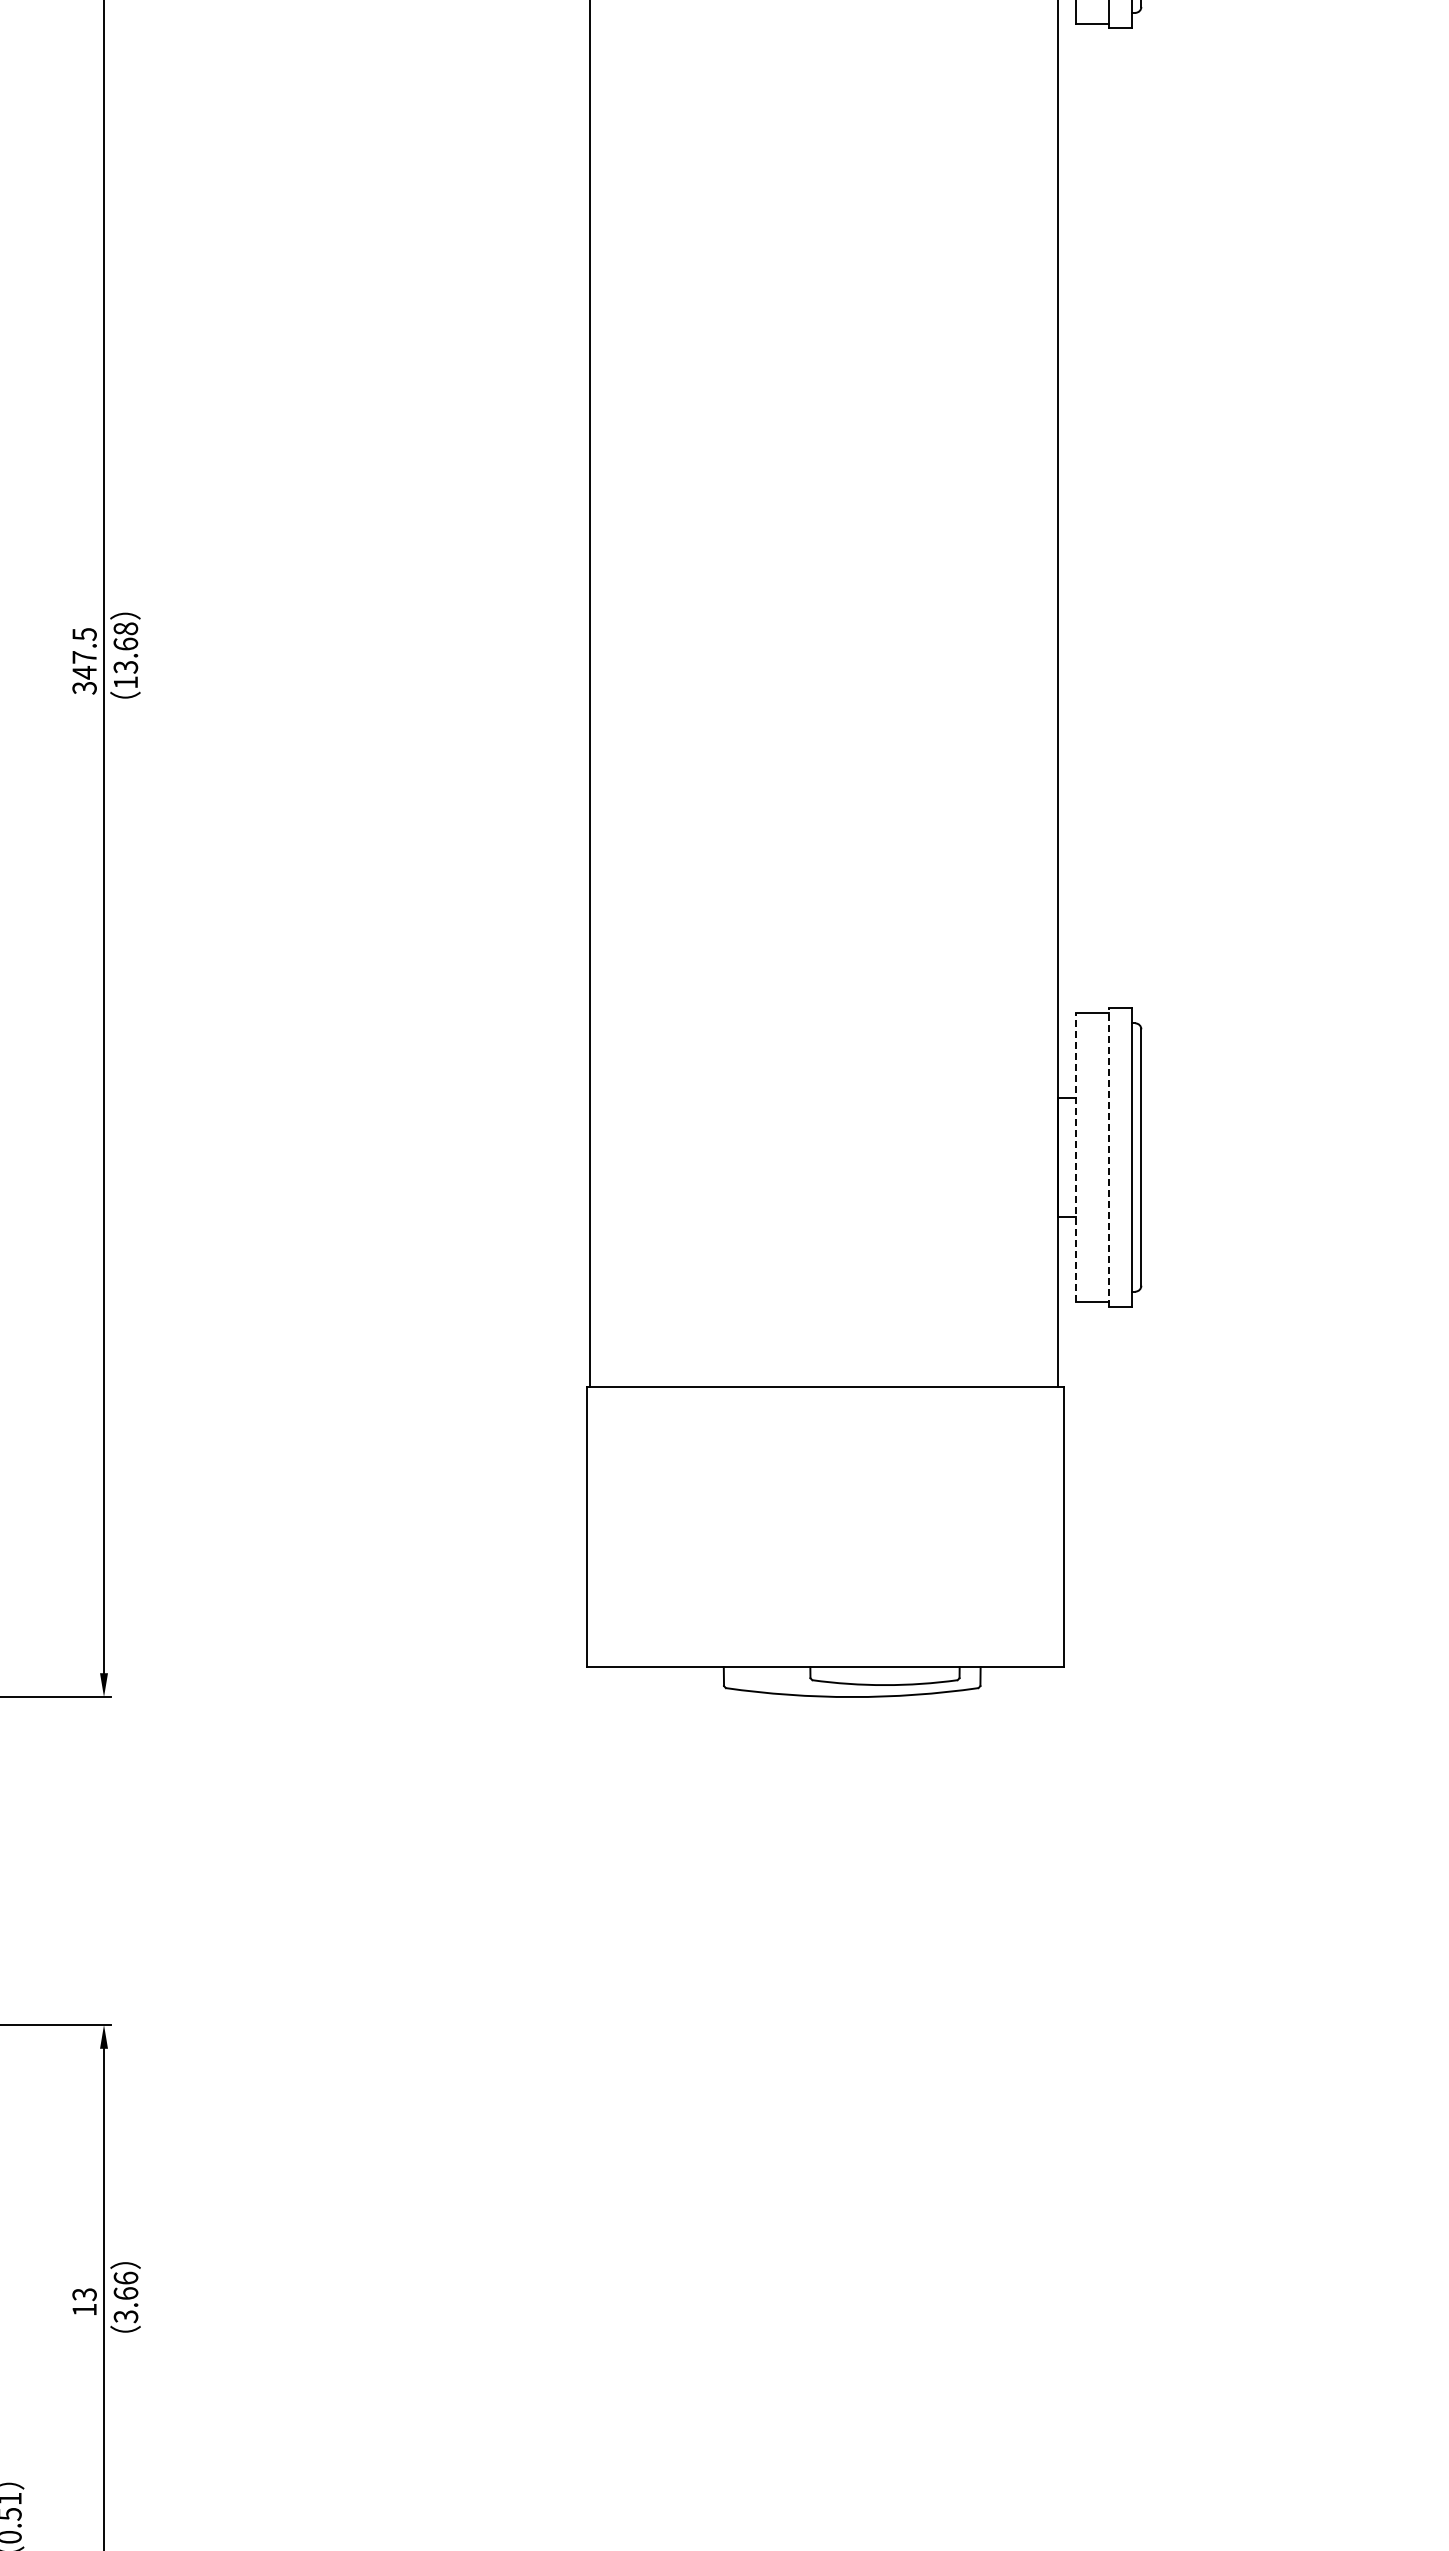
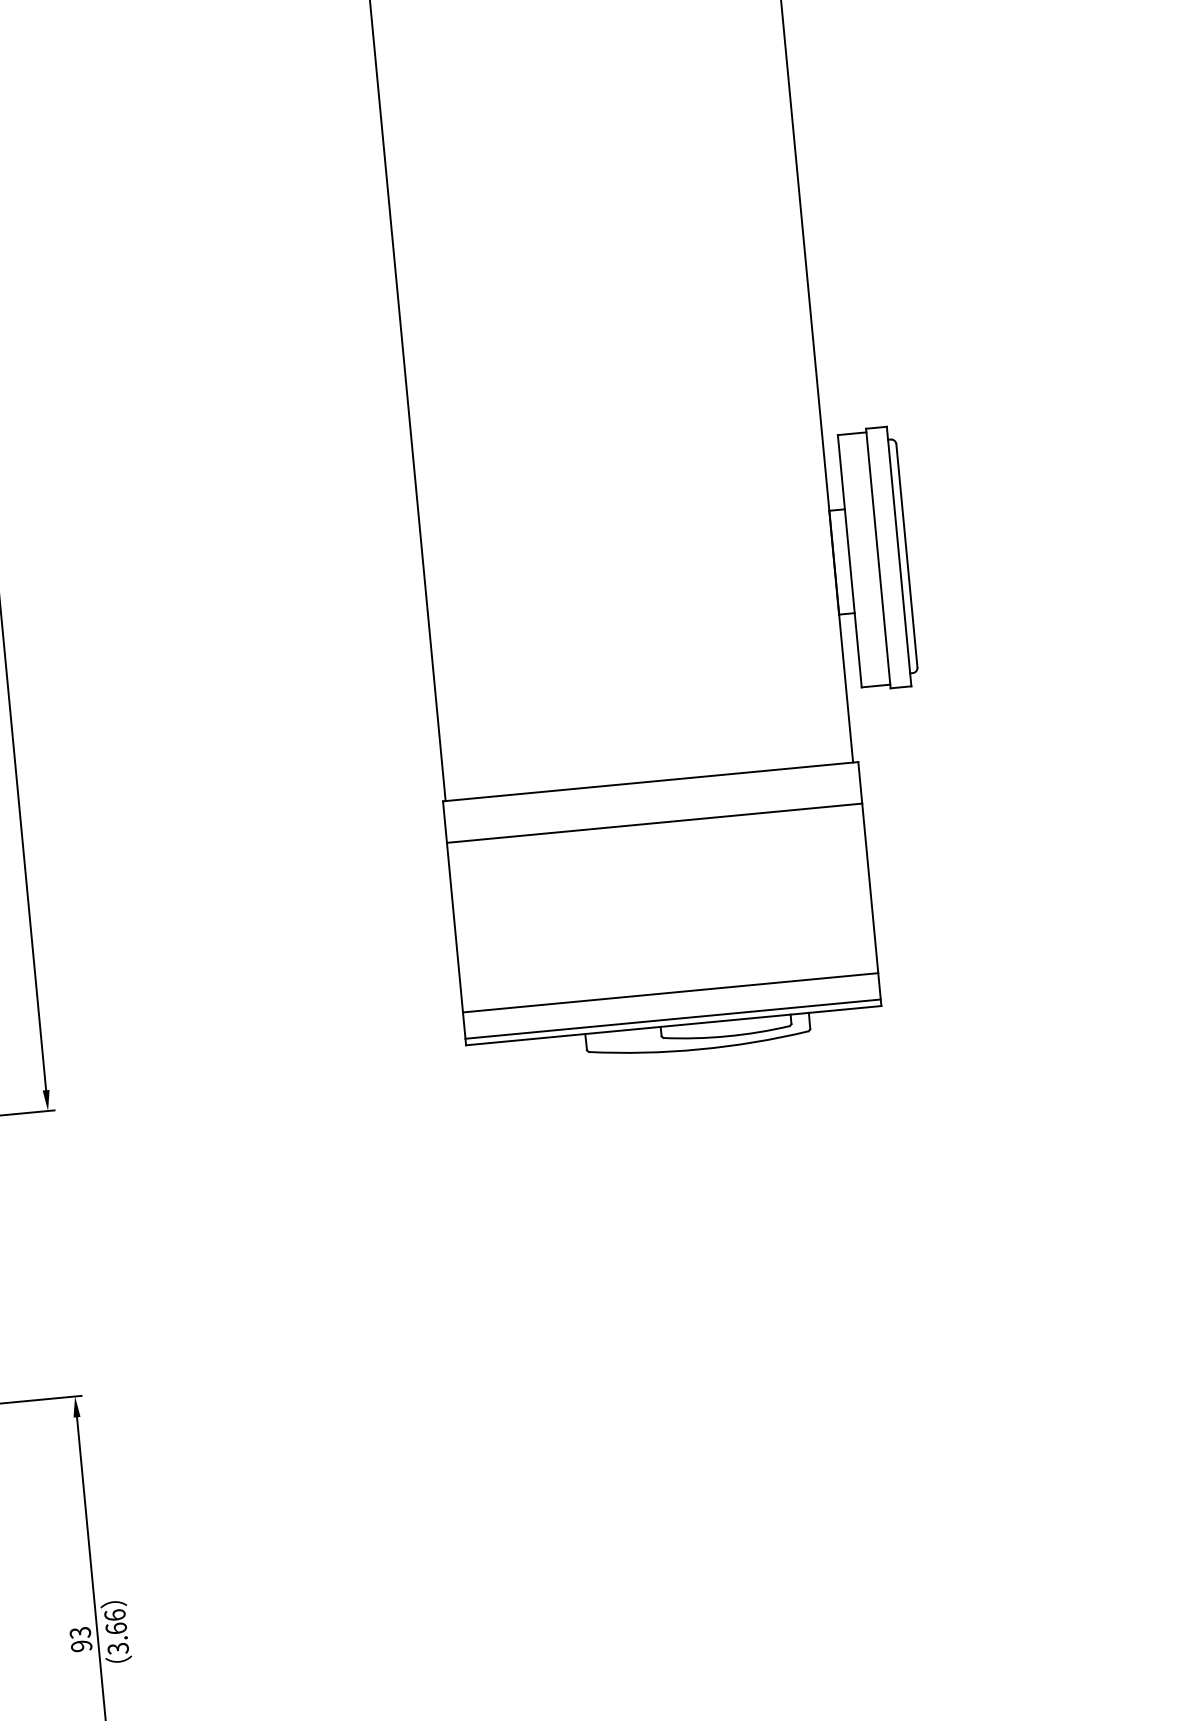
line: (1075, 1157) -> (849, 561), dashed -> solid
line: (1108, 1157) -> (878, 558), dashed -> solid
line: (824, 1434) -> (653, 823), added
line: (824, 1629) -> (669, 992), added
line: (824, 1659) -> (672, 1018), added
text: (84, 2309) -> (81, 1645), 13 -> 93

